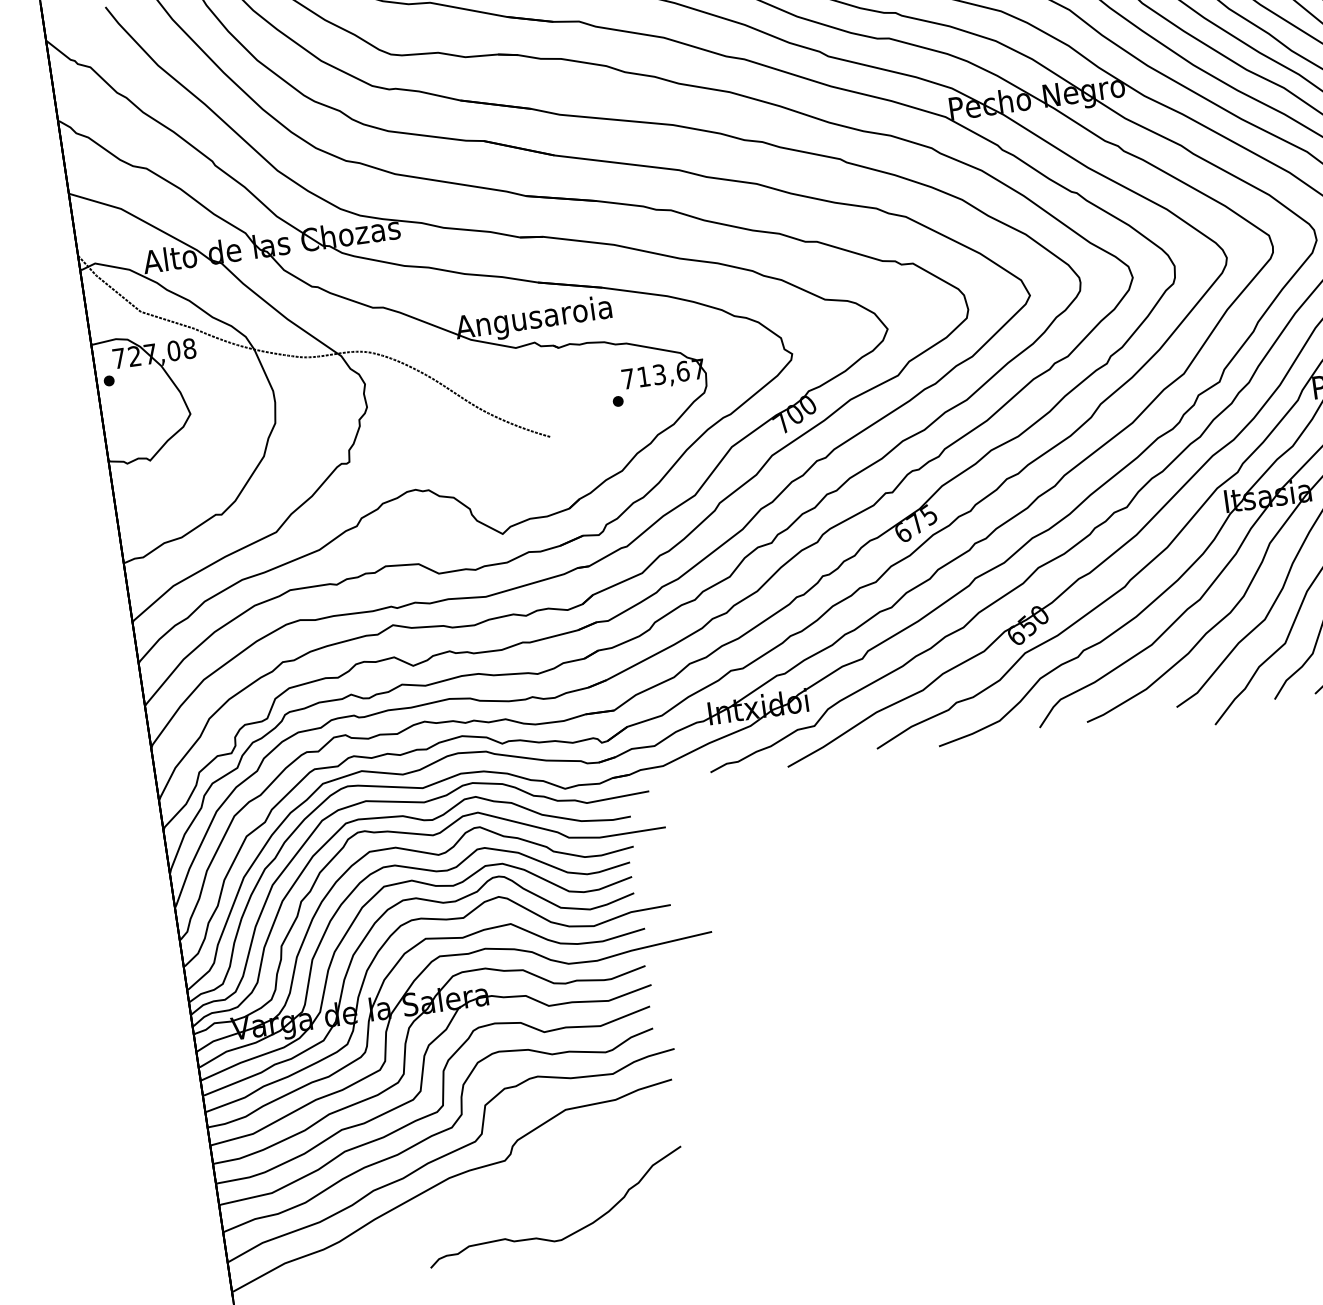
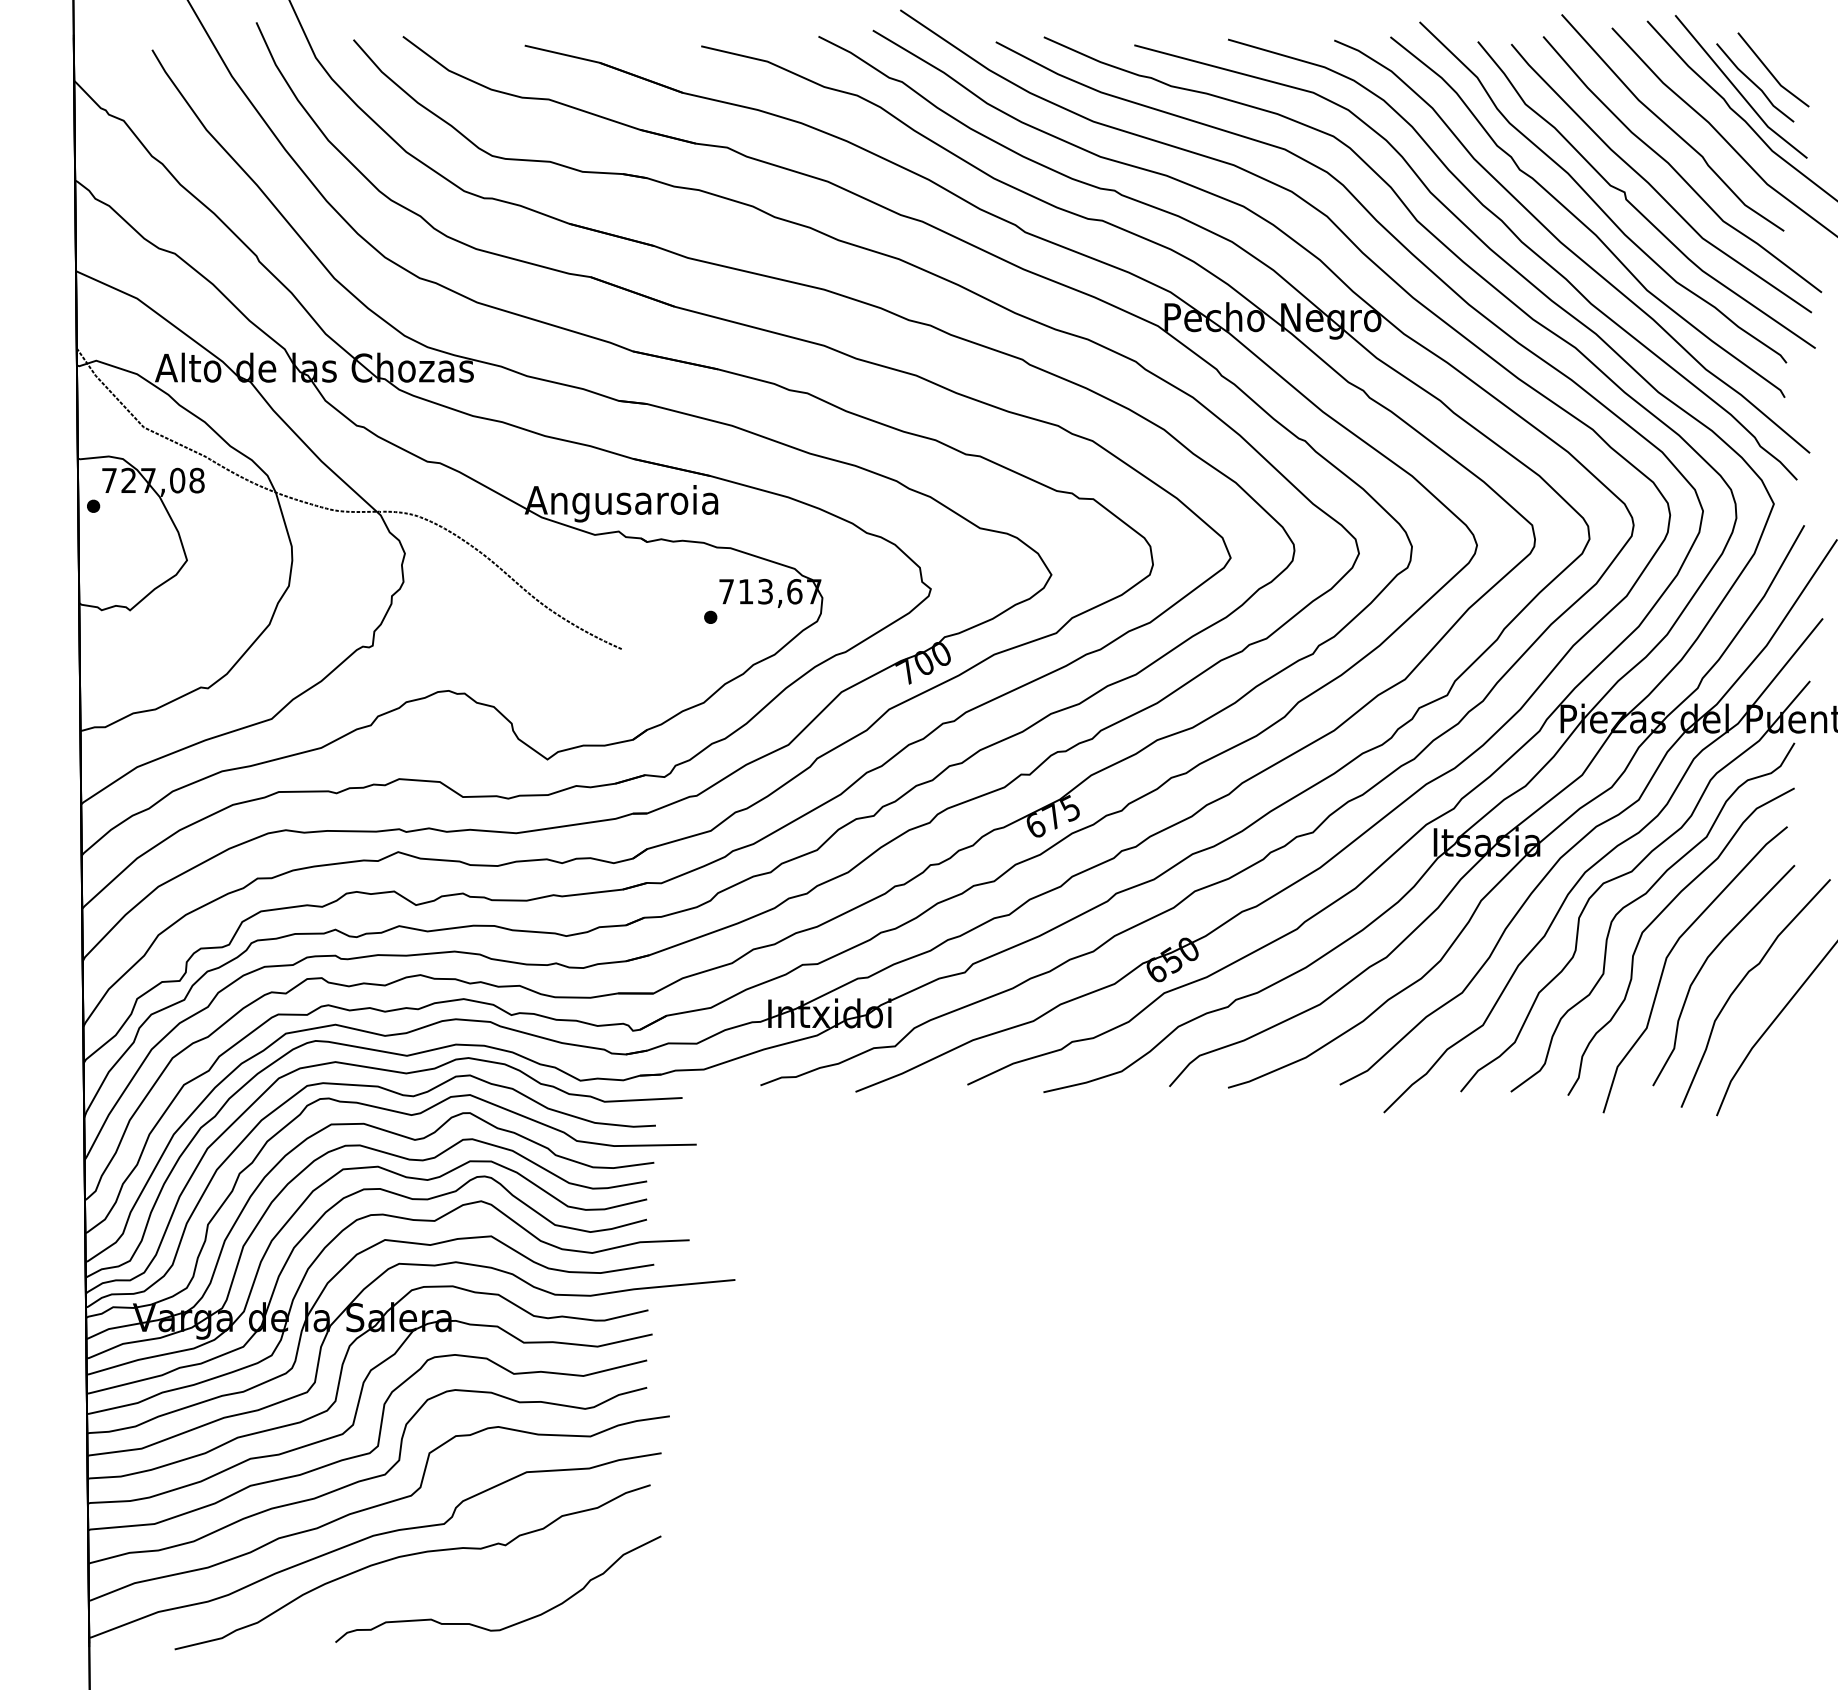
curve: (479, 1190) -> (408, 1556), added

